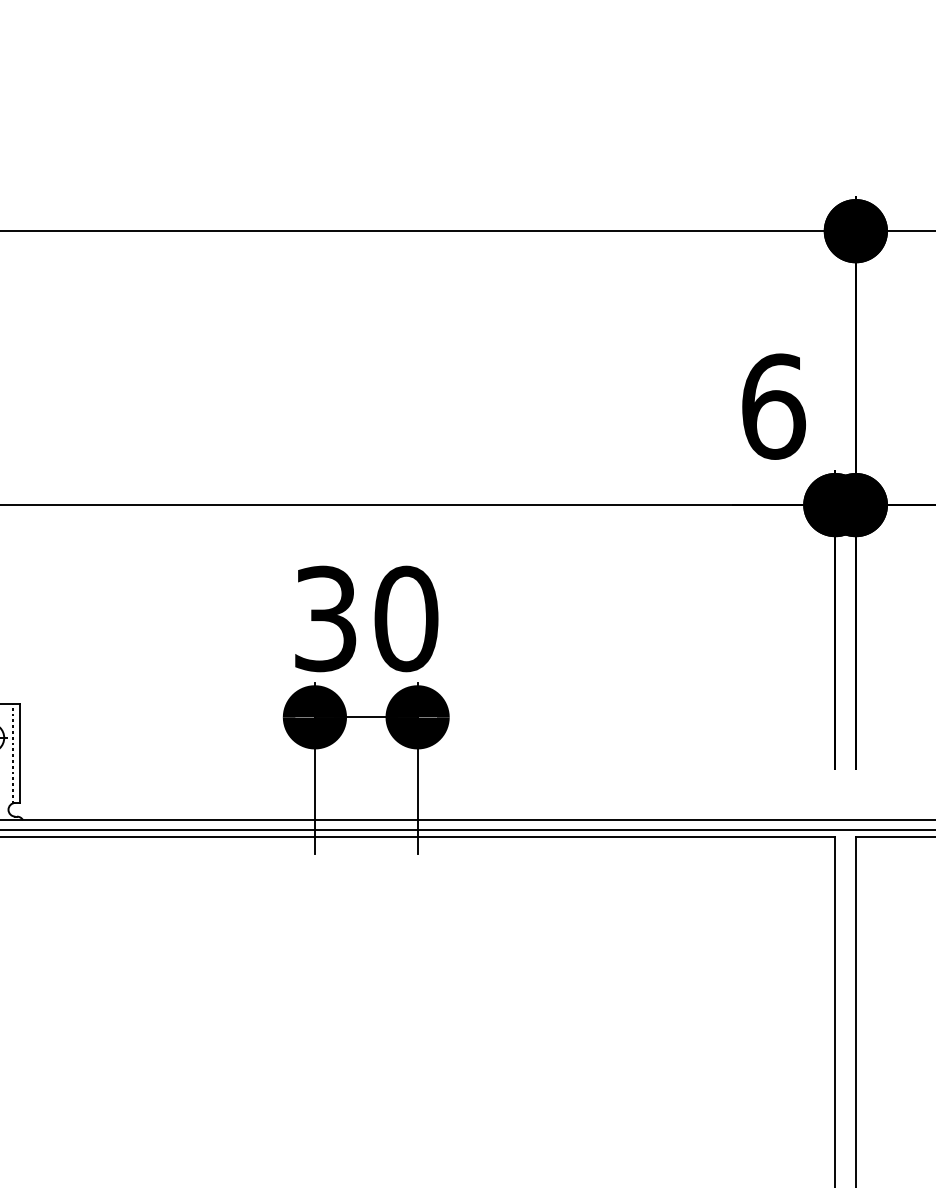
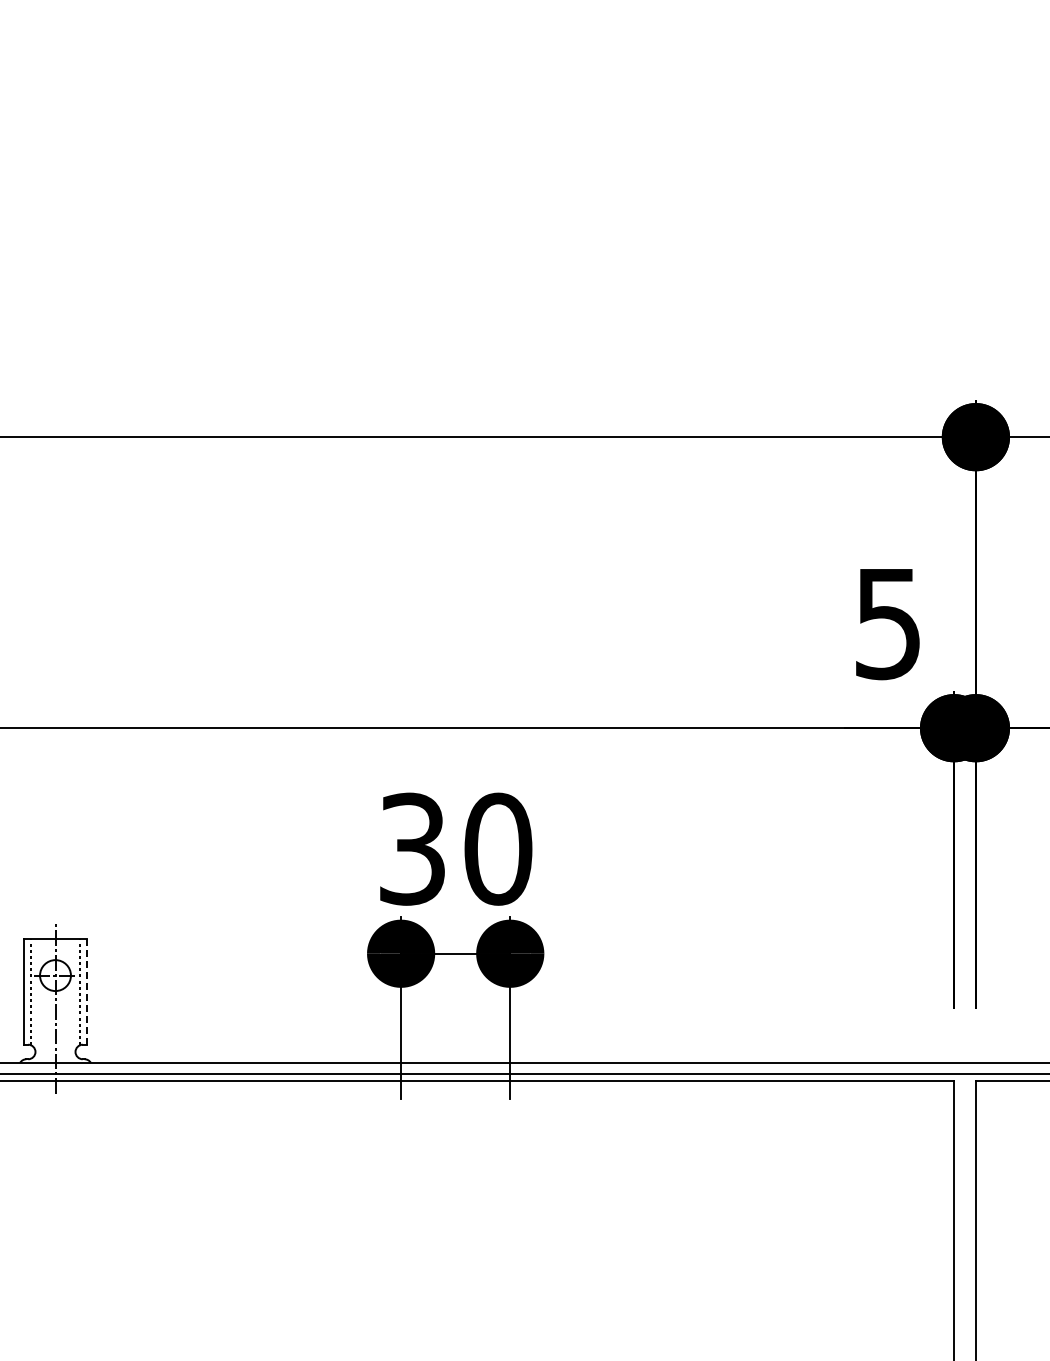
text: (773, 406) -> (888, 623), 6 -> 5
line: (19, 752) -> (87, 991), solid -> dashed

